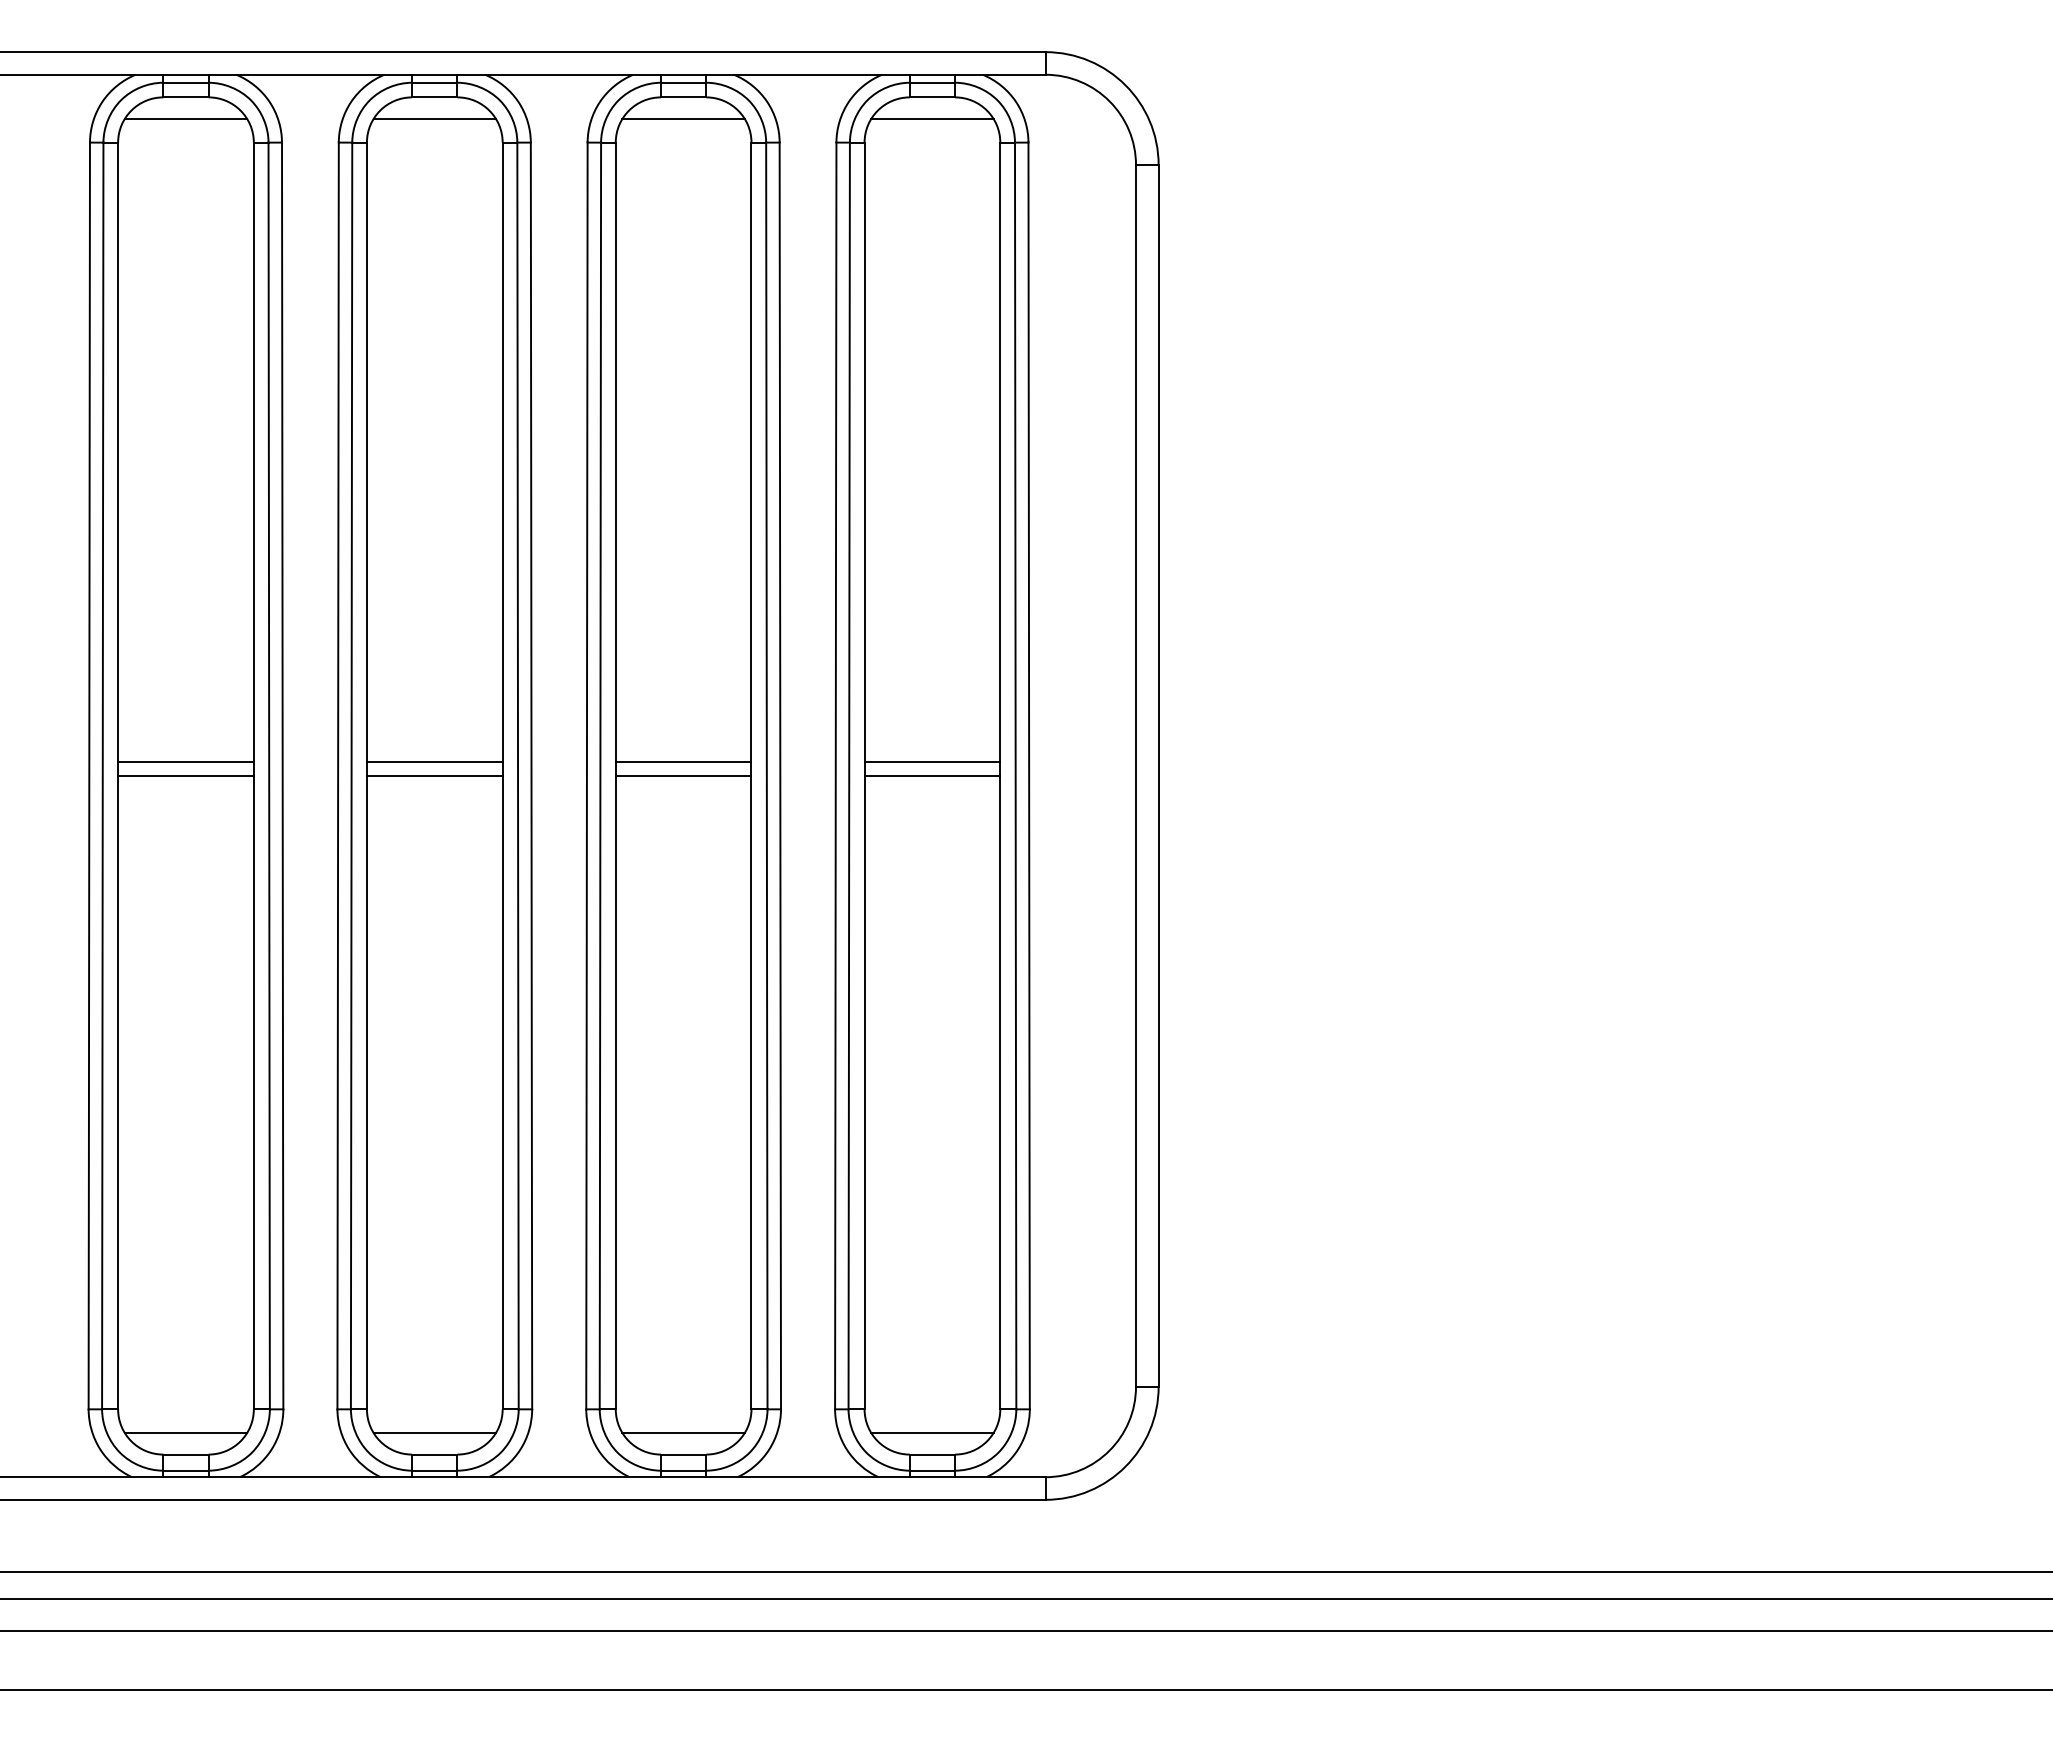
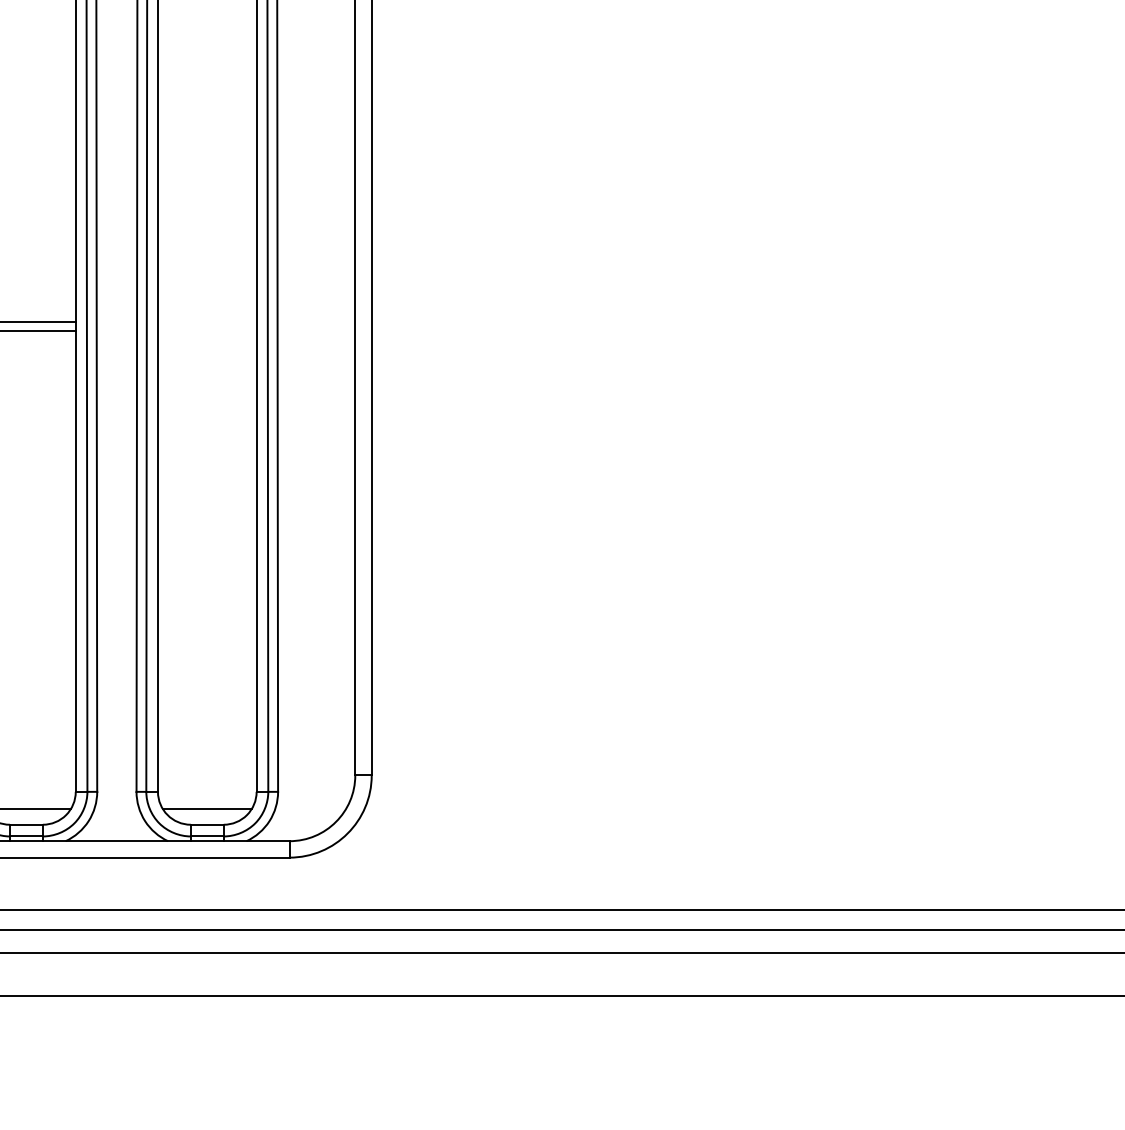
line: (932, 762) -> (207, 321), removed
line: (932, 775) -> (207, 331), removed

